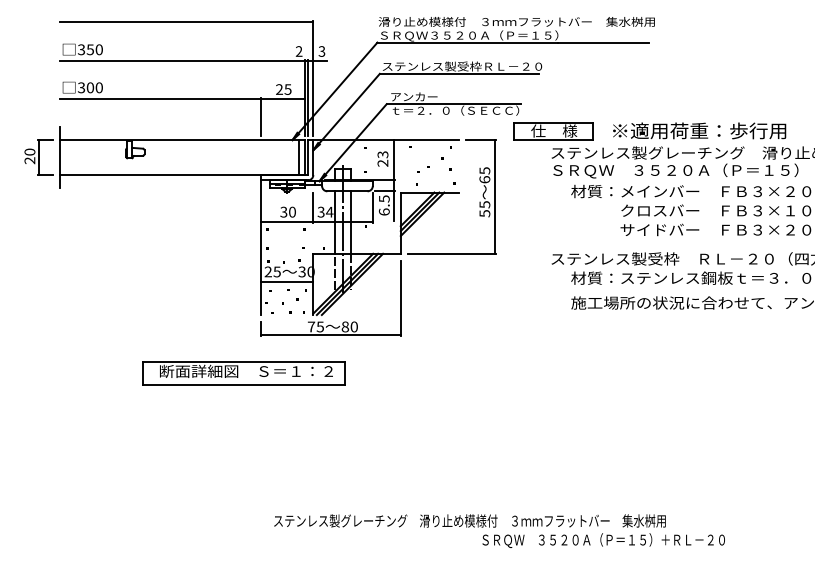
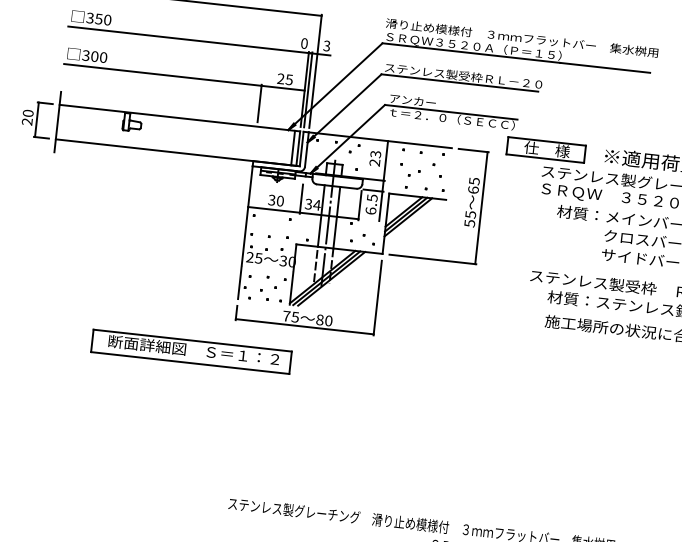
text: (298, 51) -> (303, 43), 2 -> 0
line: (286, 281) -> (266, 268), removed
part: (243, 373) -> (190, 352), moved

